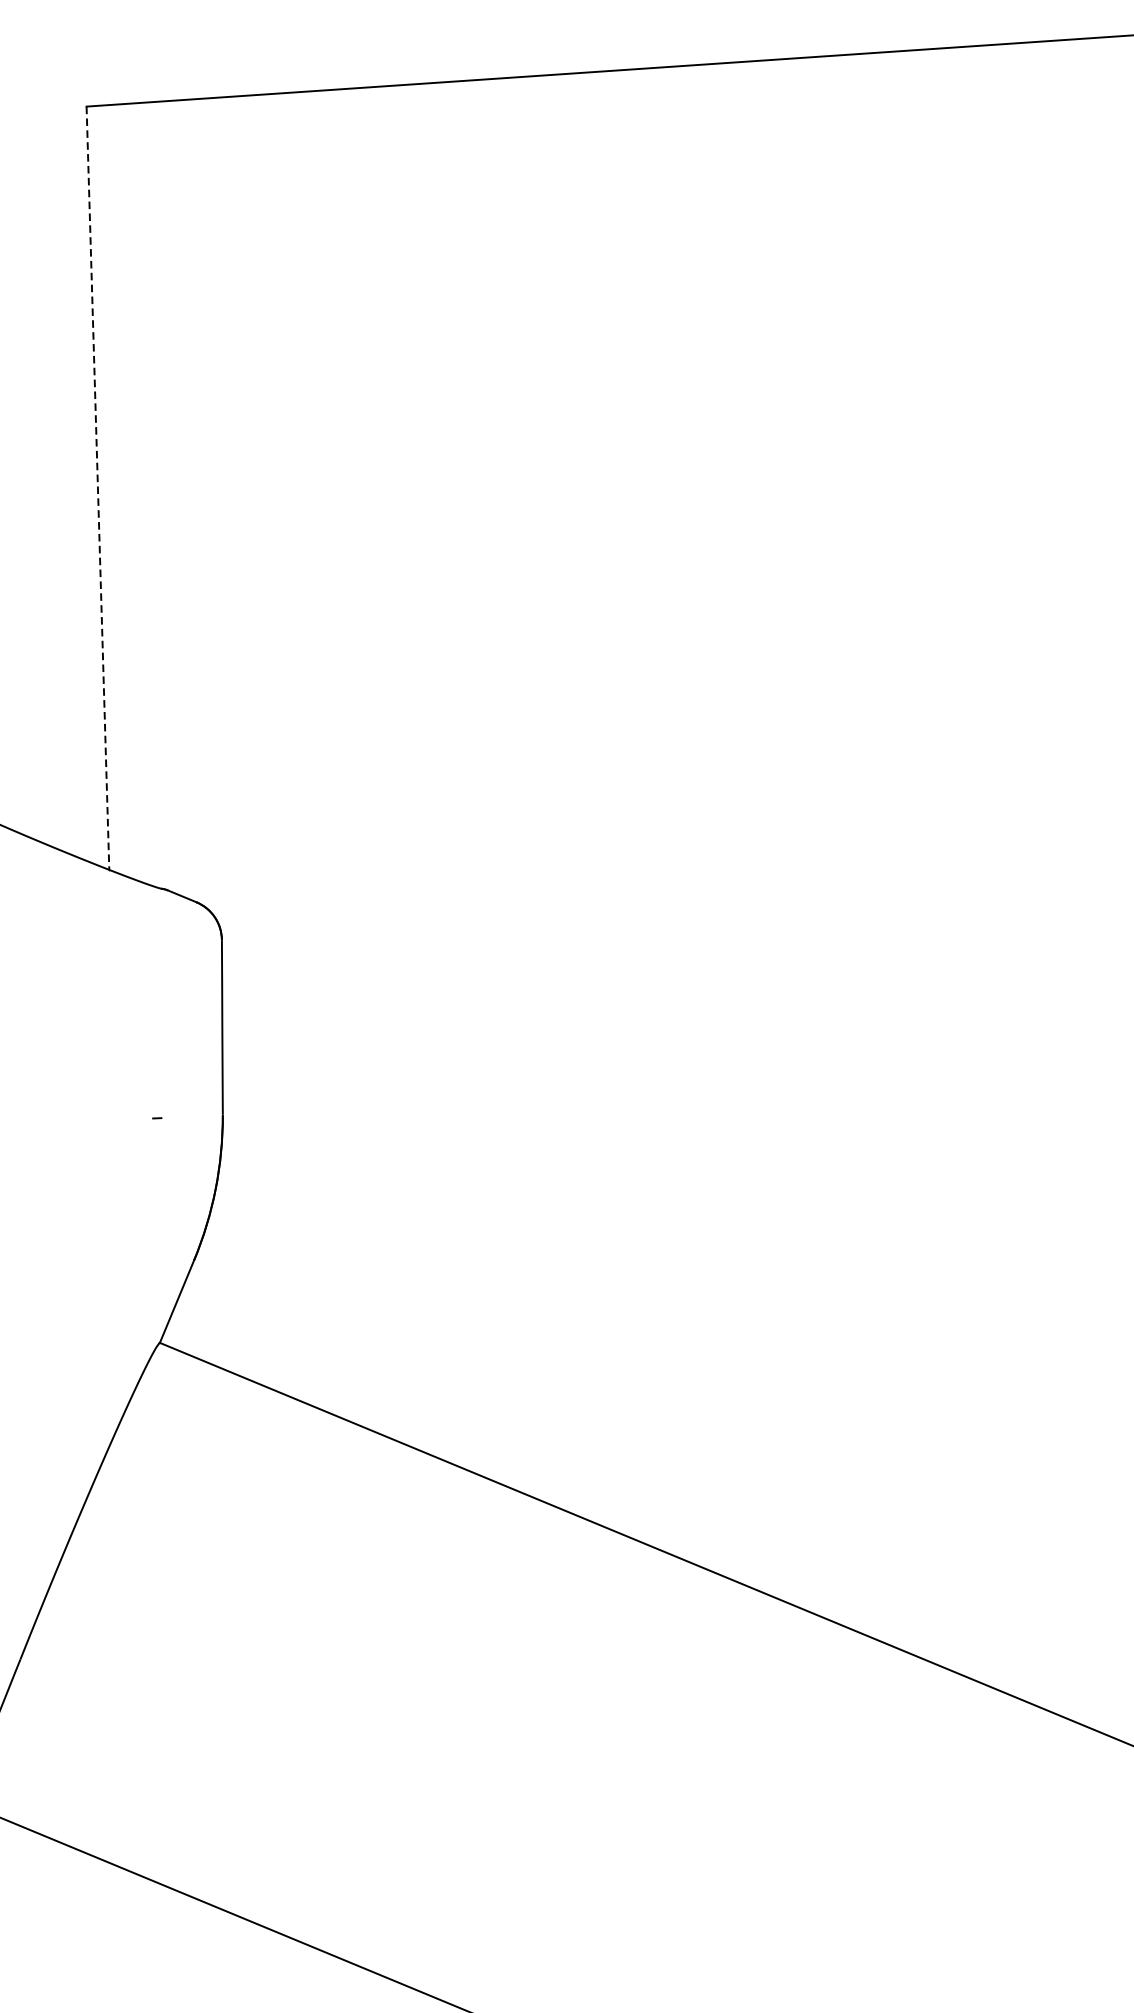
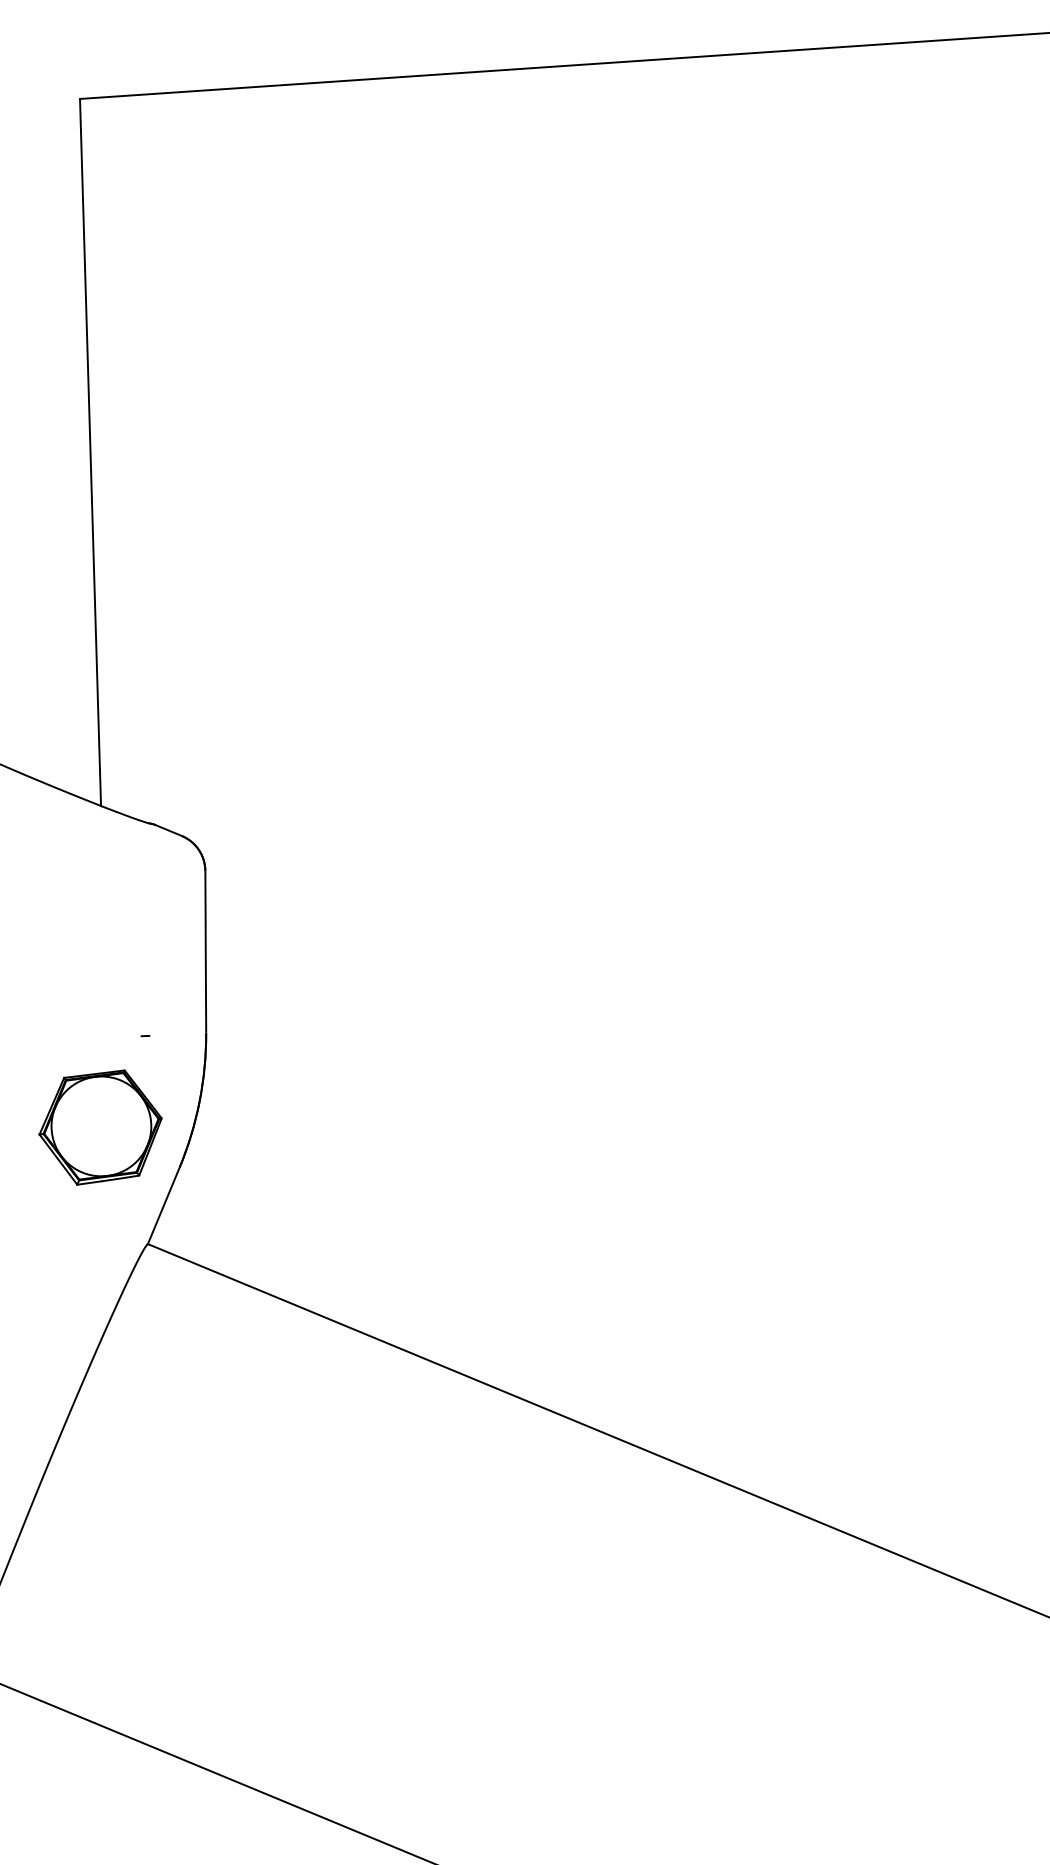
line: (97, 488) -> (90, 452), dashed -> solid
part: (108, 1217) -> (100, 1127), added

